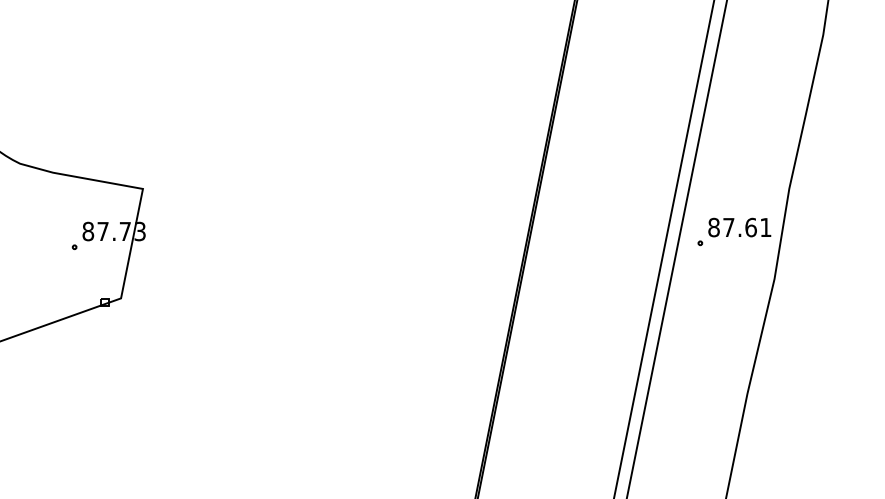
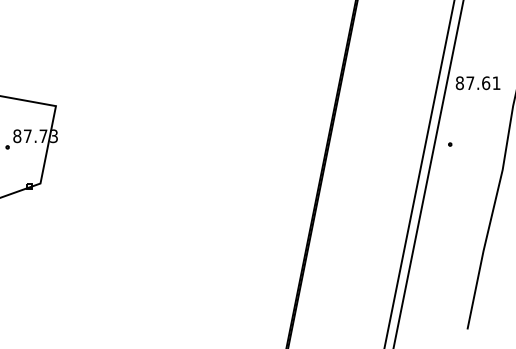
text: (739, 227) -> (477, 83), moved

